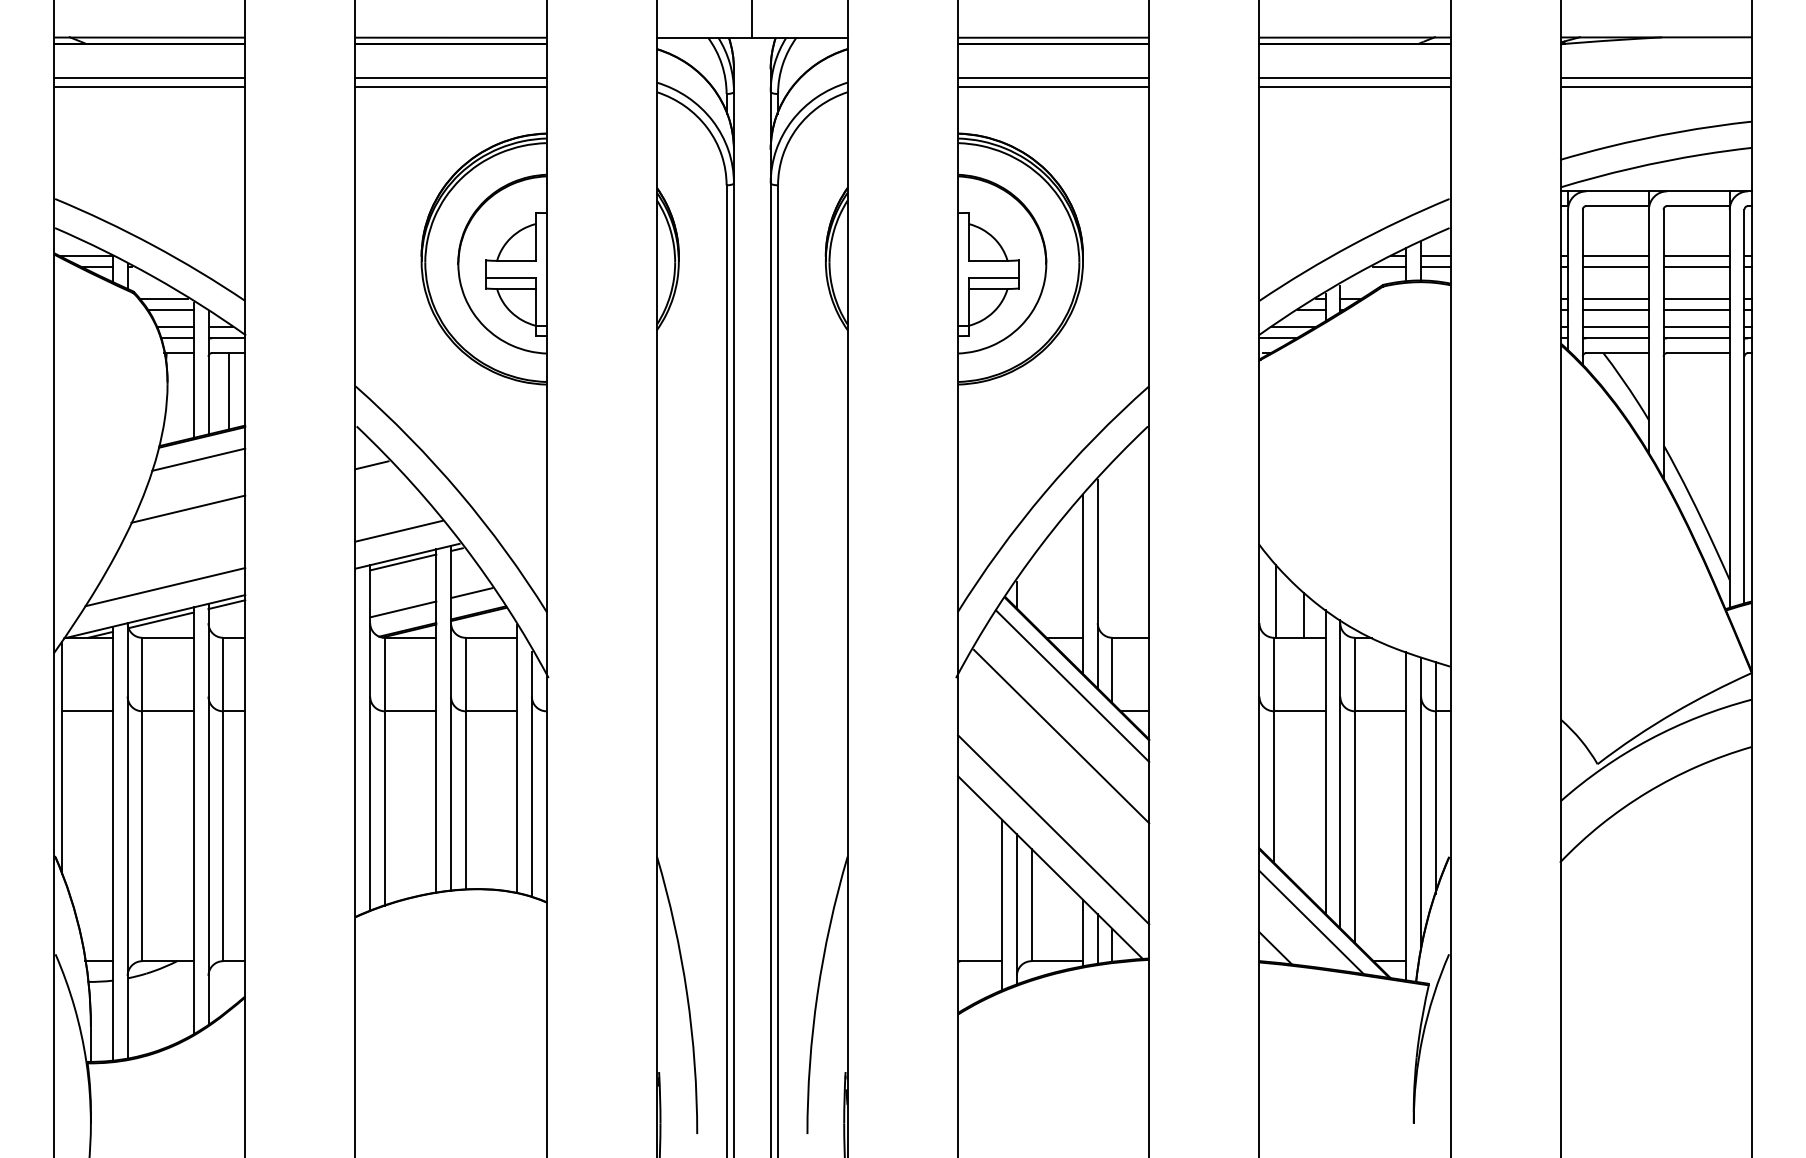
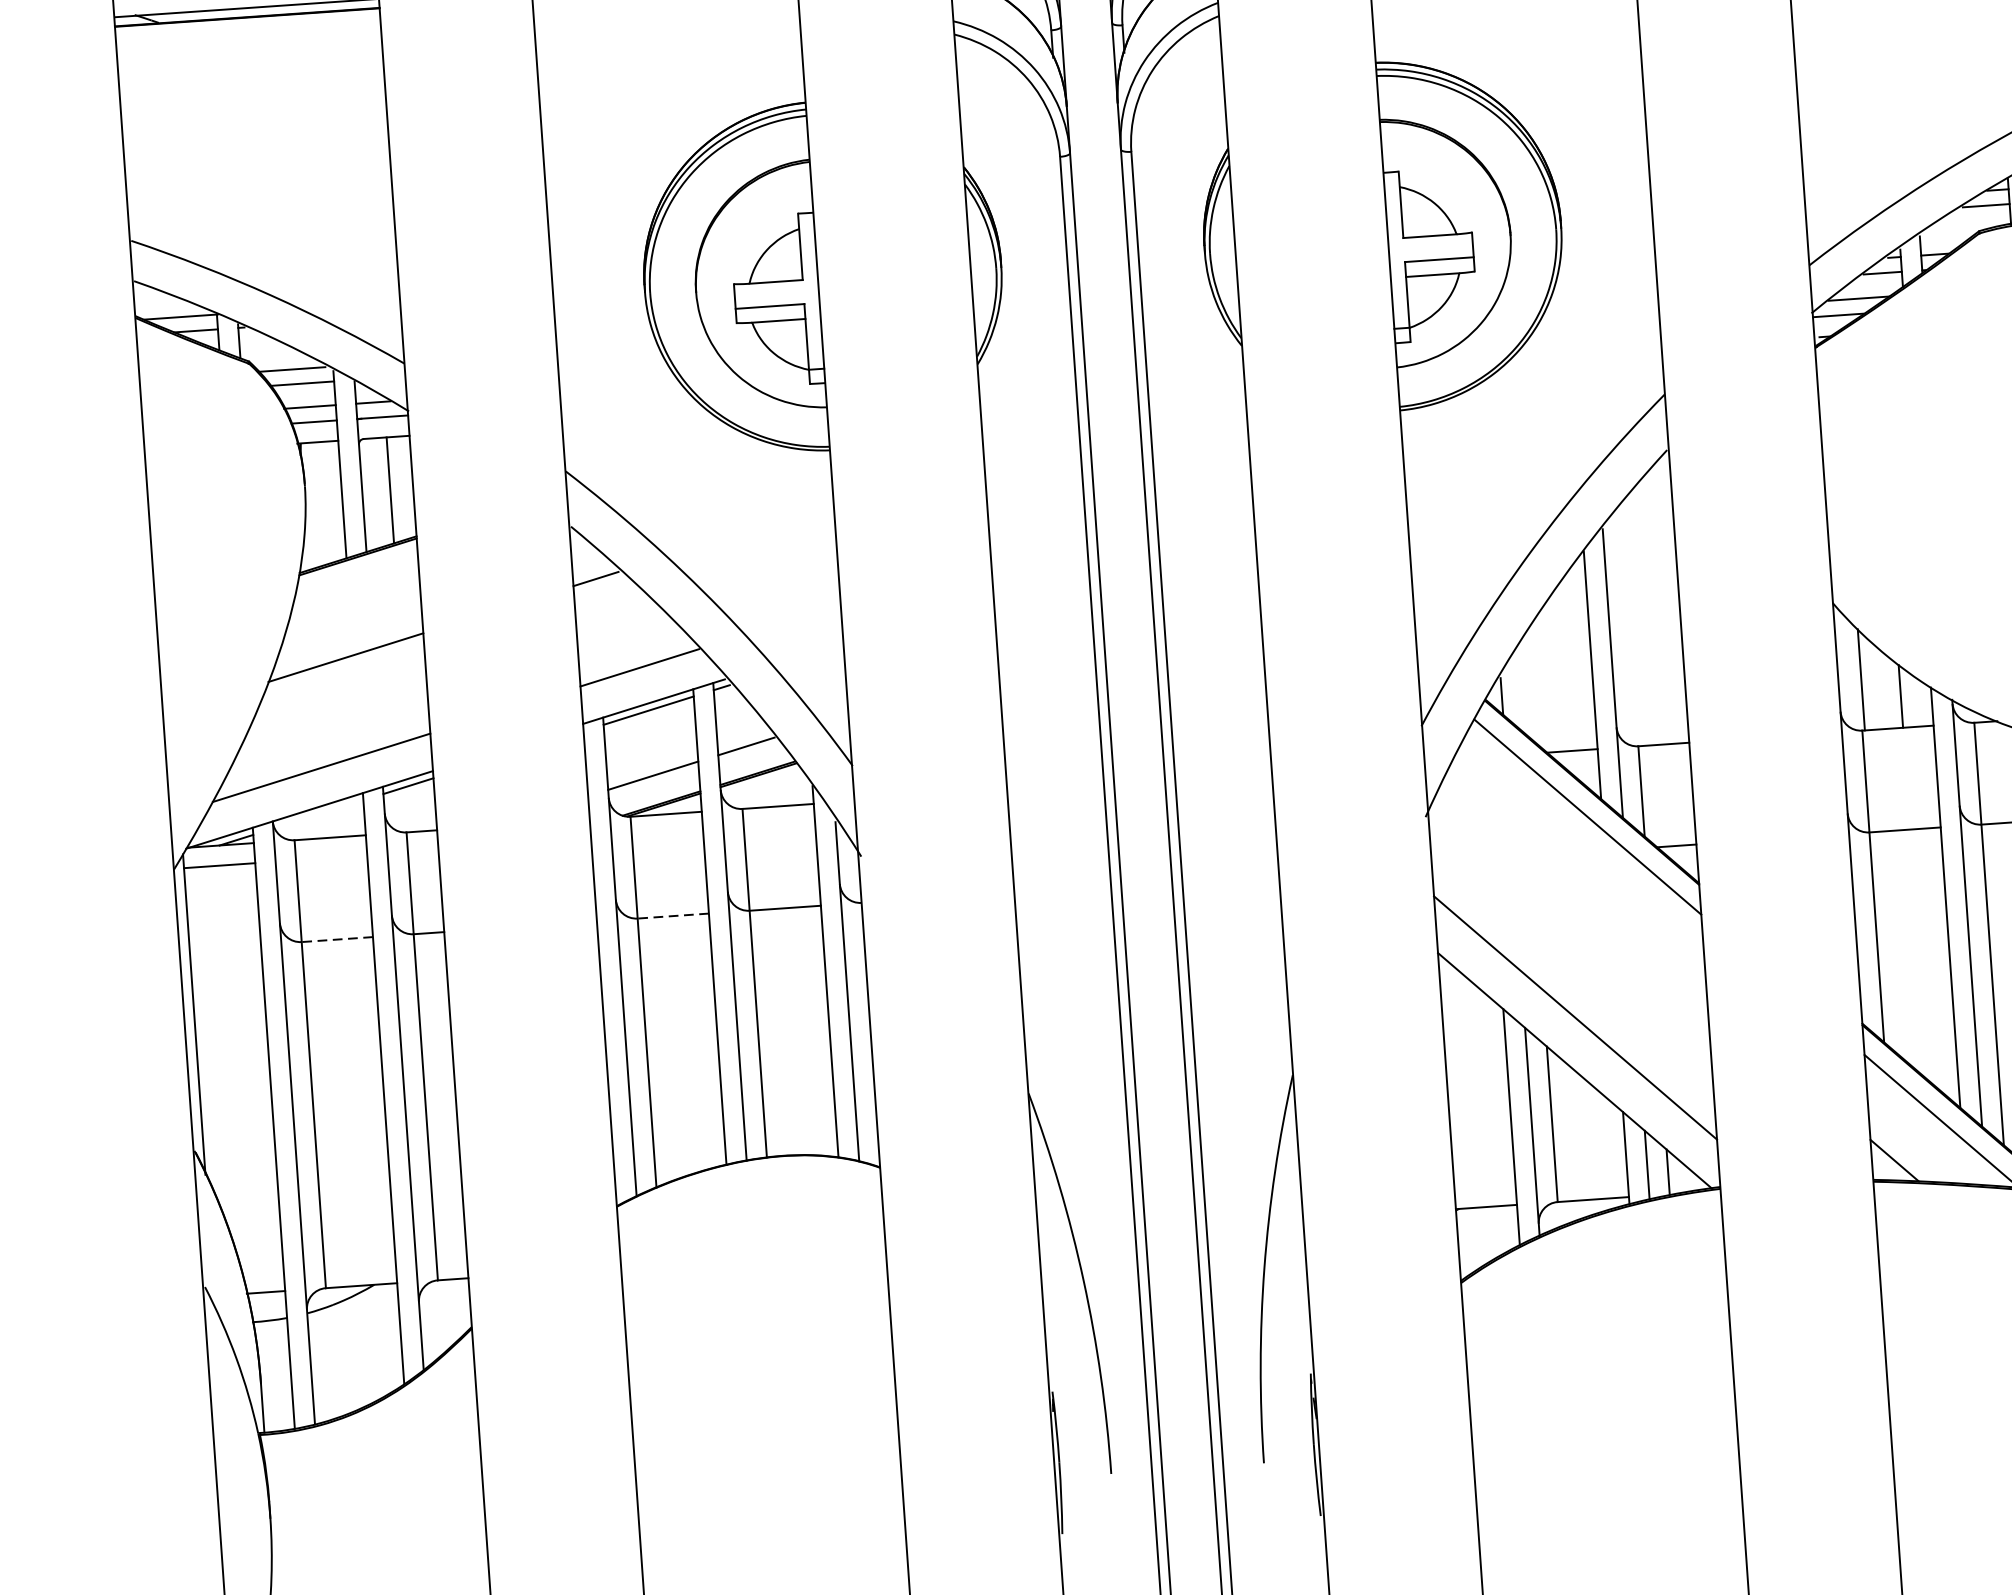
line: (149, 77) -> (250, 63), removed
line: (450, 77) -> (667, 34), removed
line: (149, 86) -> (251, 75), removed
line: (450, 86) -> (668, 46), removed
line: (198, 459) -> (355, 587), removed
line: (160, 620) -> (318, 814), removed
line: (86, 711) -> (218, 866), moved
line: (168, 711) -> (337, 939), solid -> dashed
line: (410, 711) -> (673, 916), solid -> dashed
line: (1061, 736) -> (1577, 887), removed

